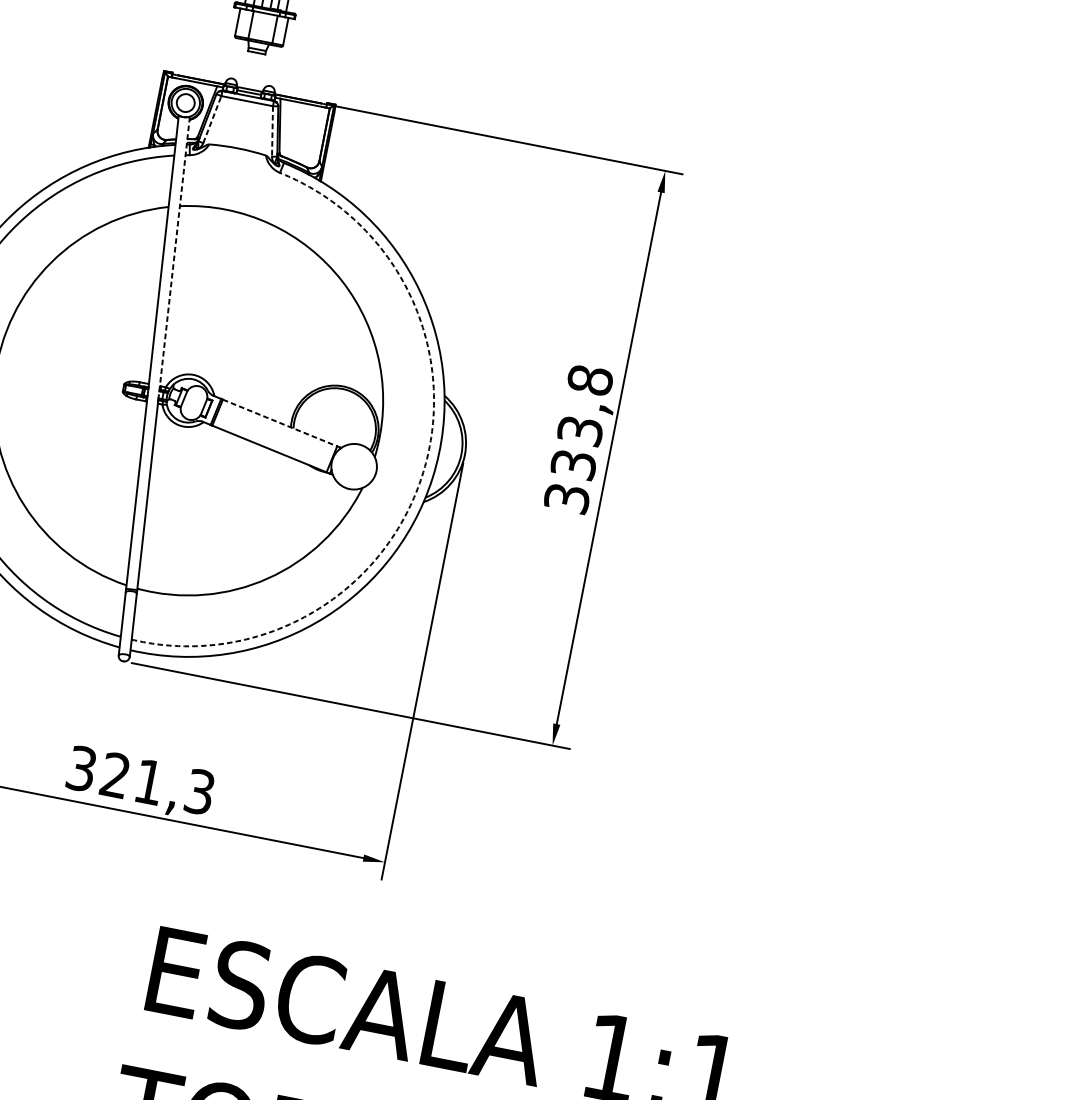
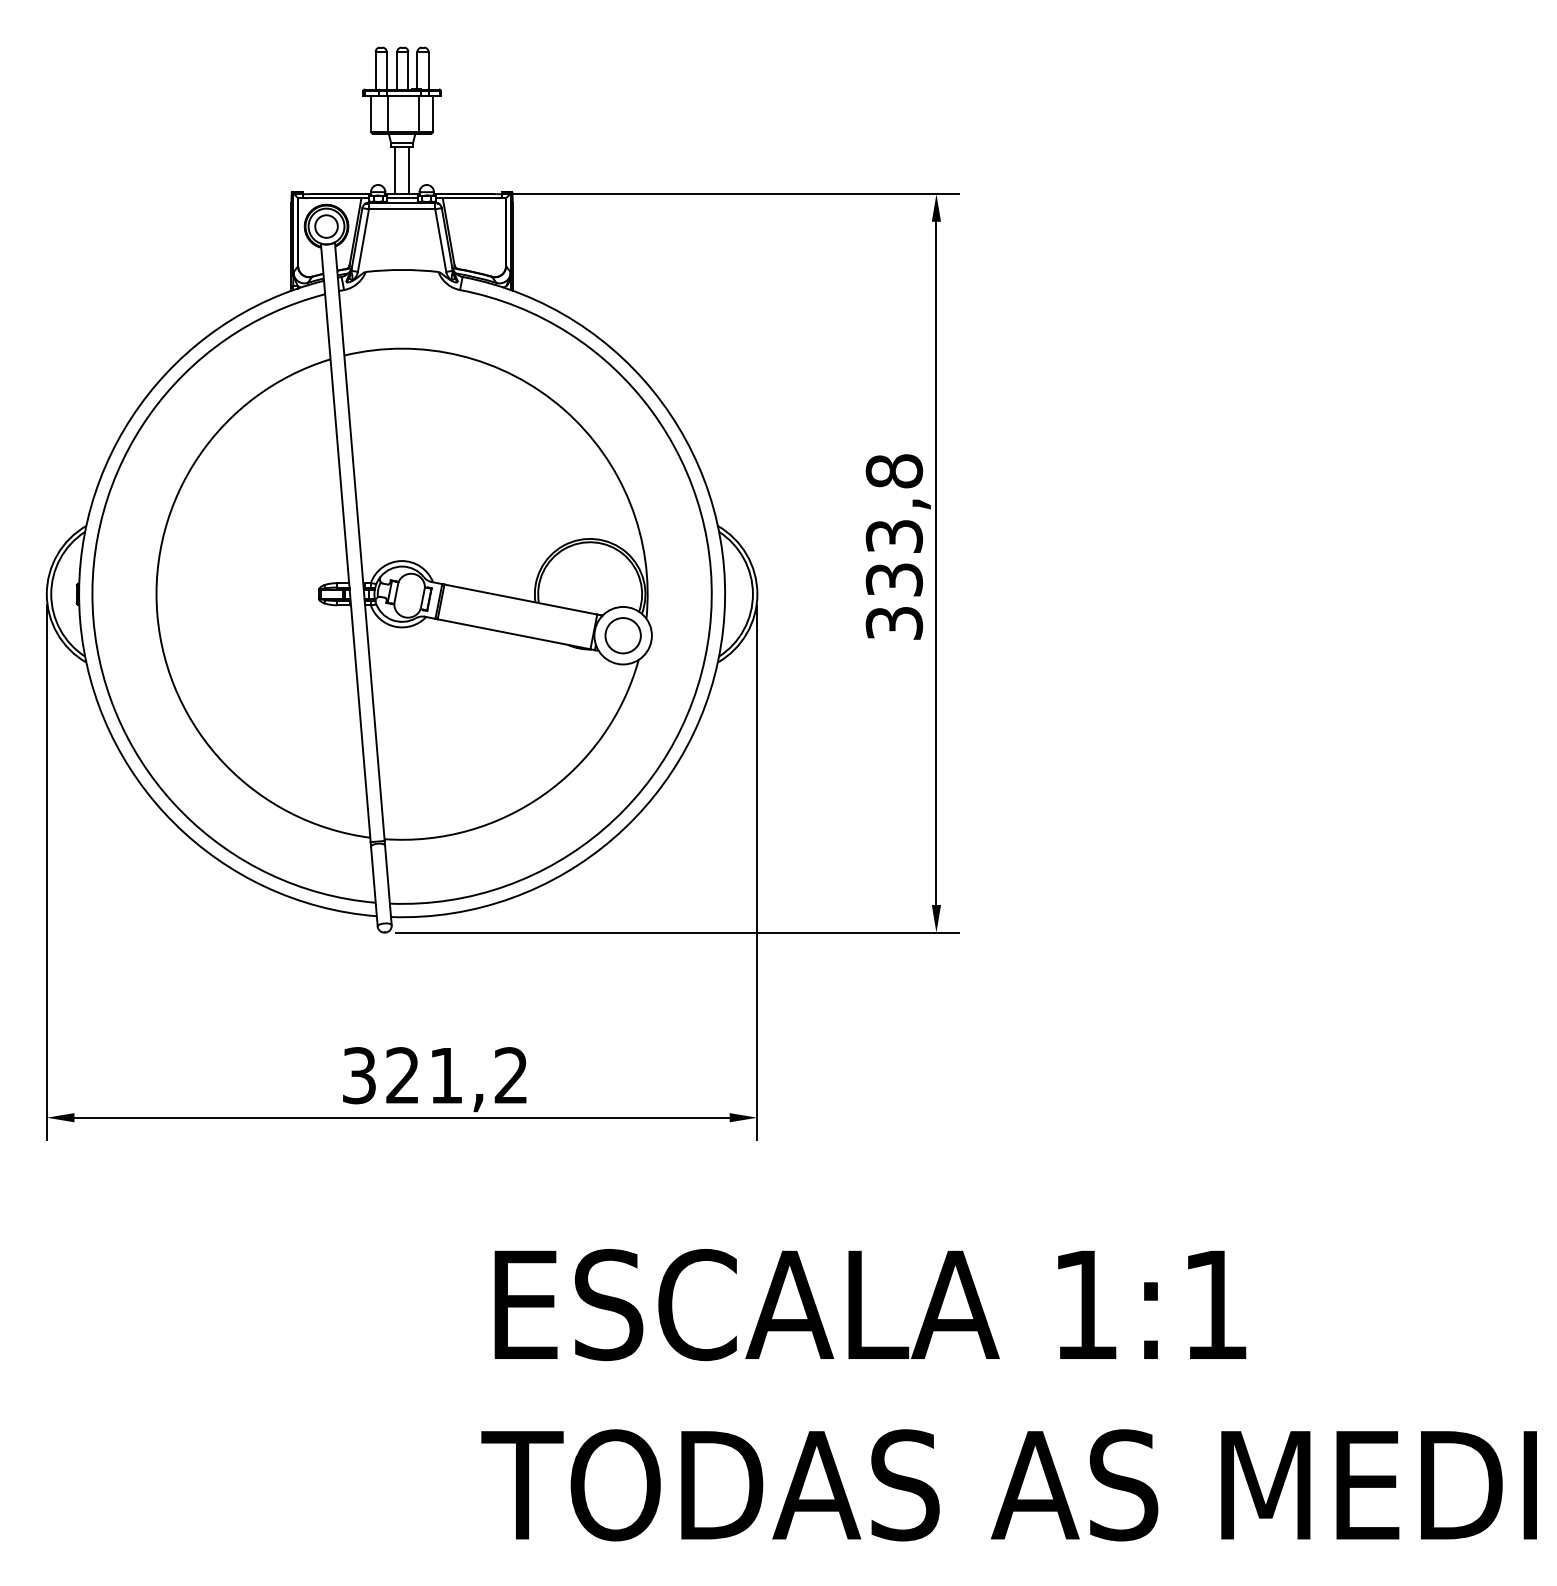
line: (248, 69) -> (395, 170), added
line: (258, 71) -> (408, 170), added
line: (212, 119) -> (363, 240), dashed -> solid
line: (272, 131) -> (440, 240), dashed -> solid
line: (173, 258) -> (349, 421), dashed -> solid
line: (279, 422) -> (520, 599), dashed -> solid
circle: (353, 466) -> (622, 635), added
arc: (422, 475) -> (709, 629), dashed -> solid
text: (199, 791) -> (510, 1075), 321,3 -> 321,2

